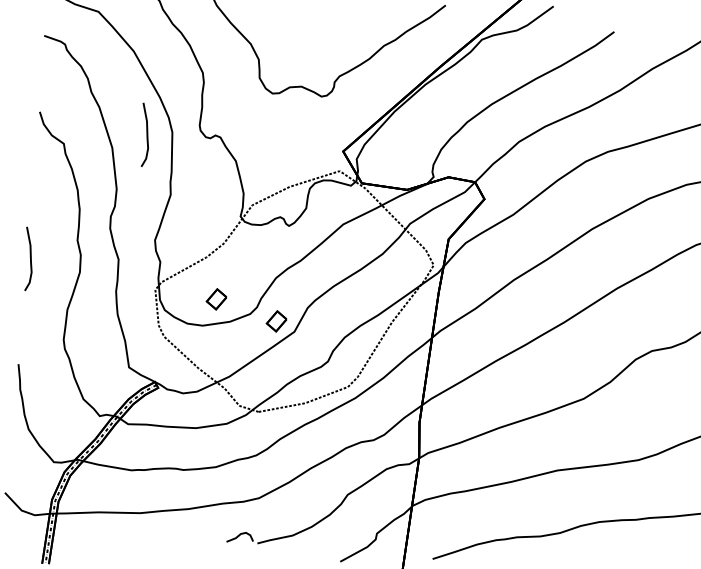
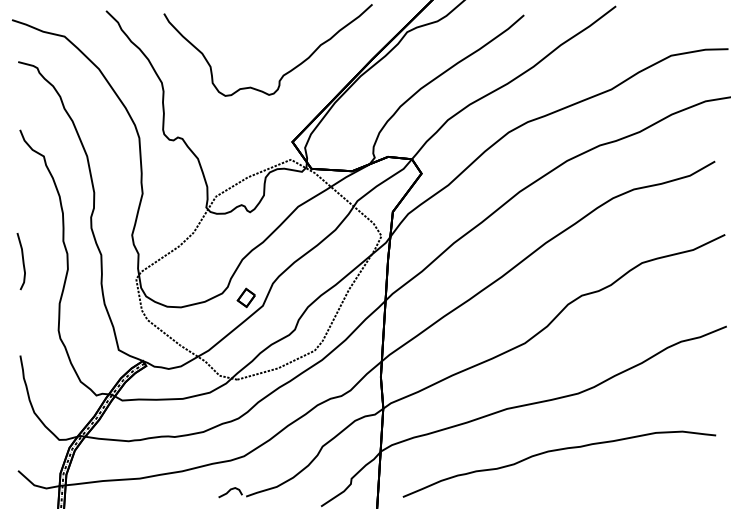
curve: (146, 135) -> (116, 142), removed
part: (215, 298) -> (190, 282), removed

